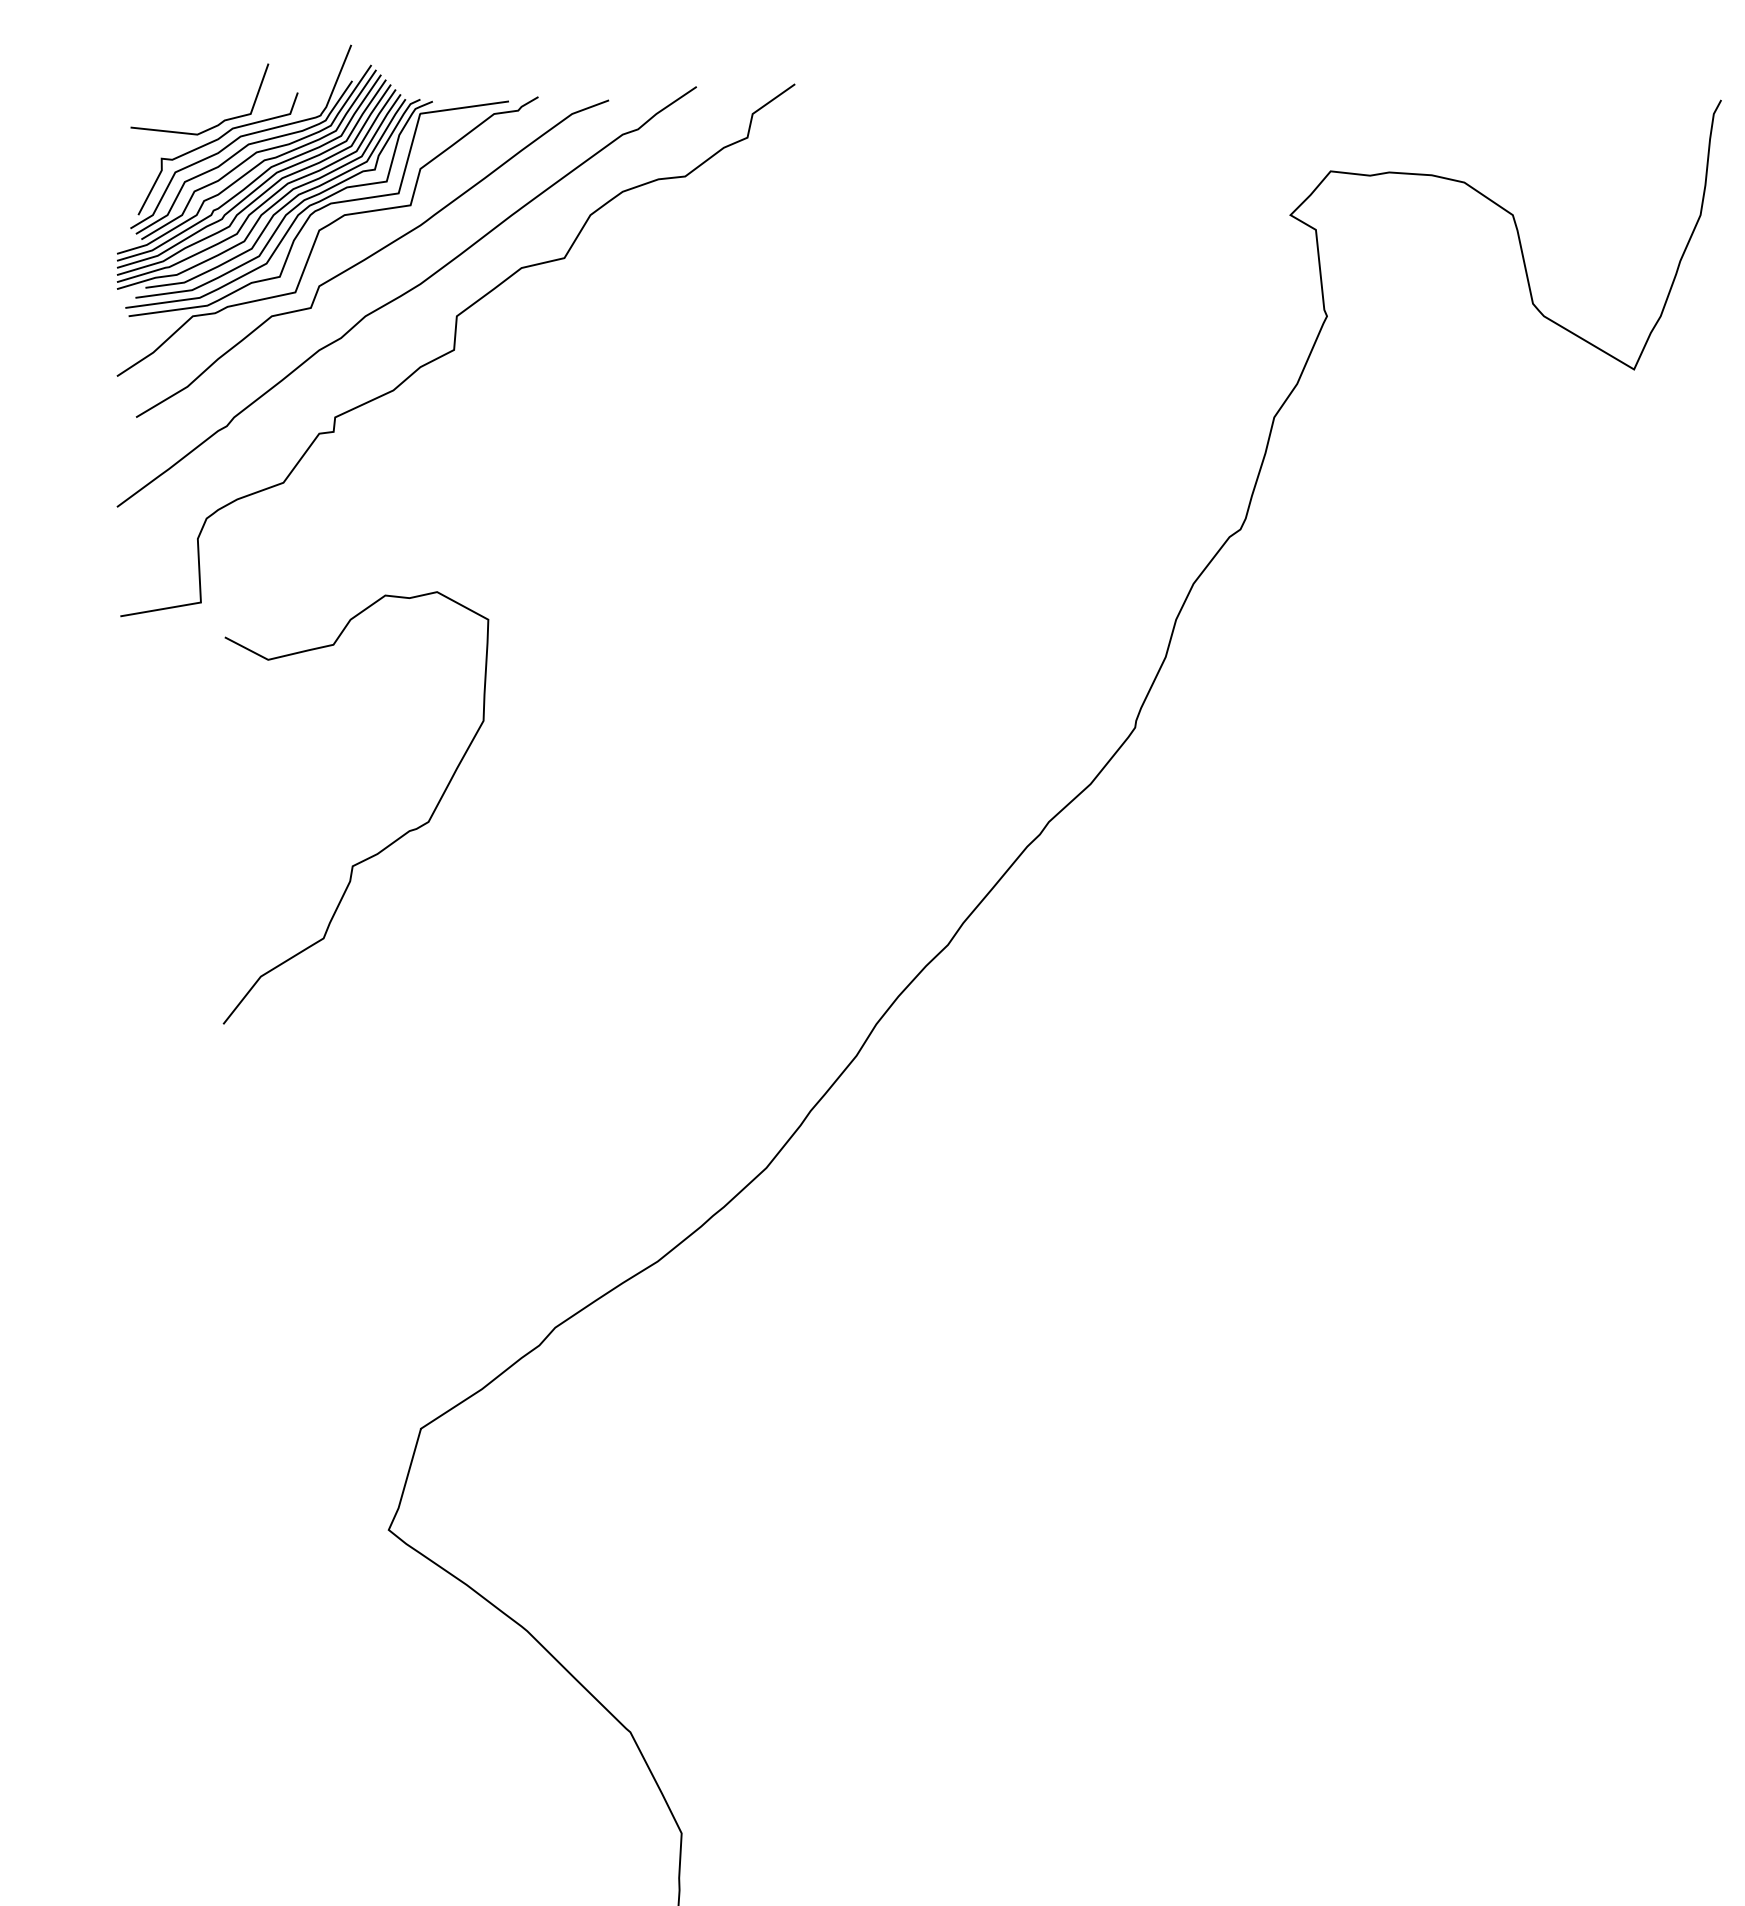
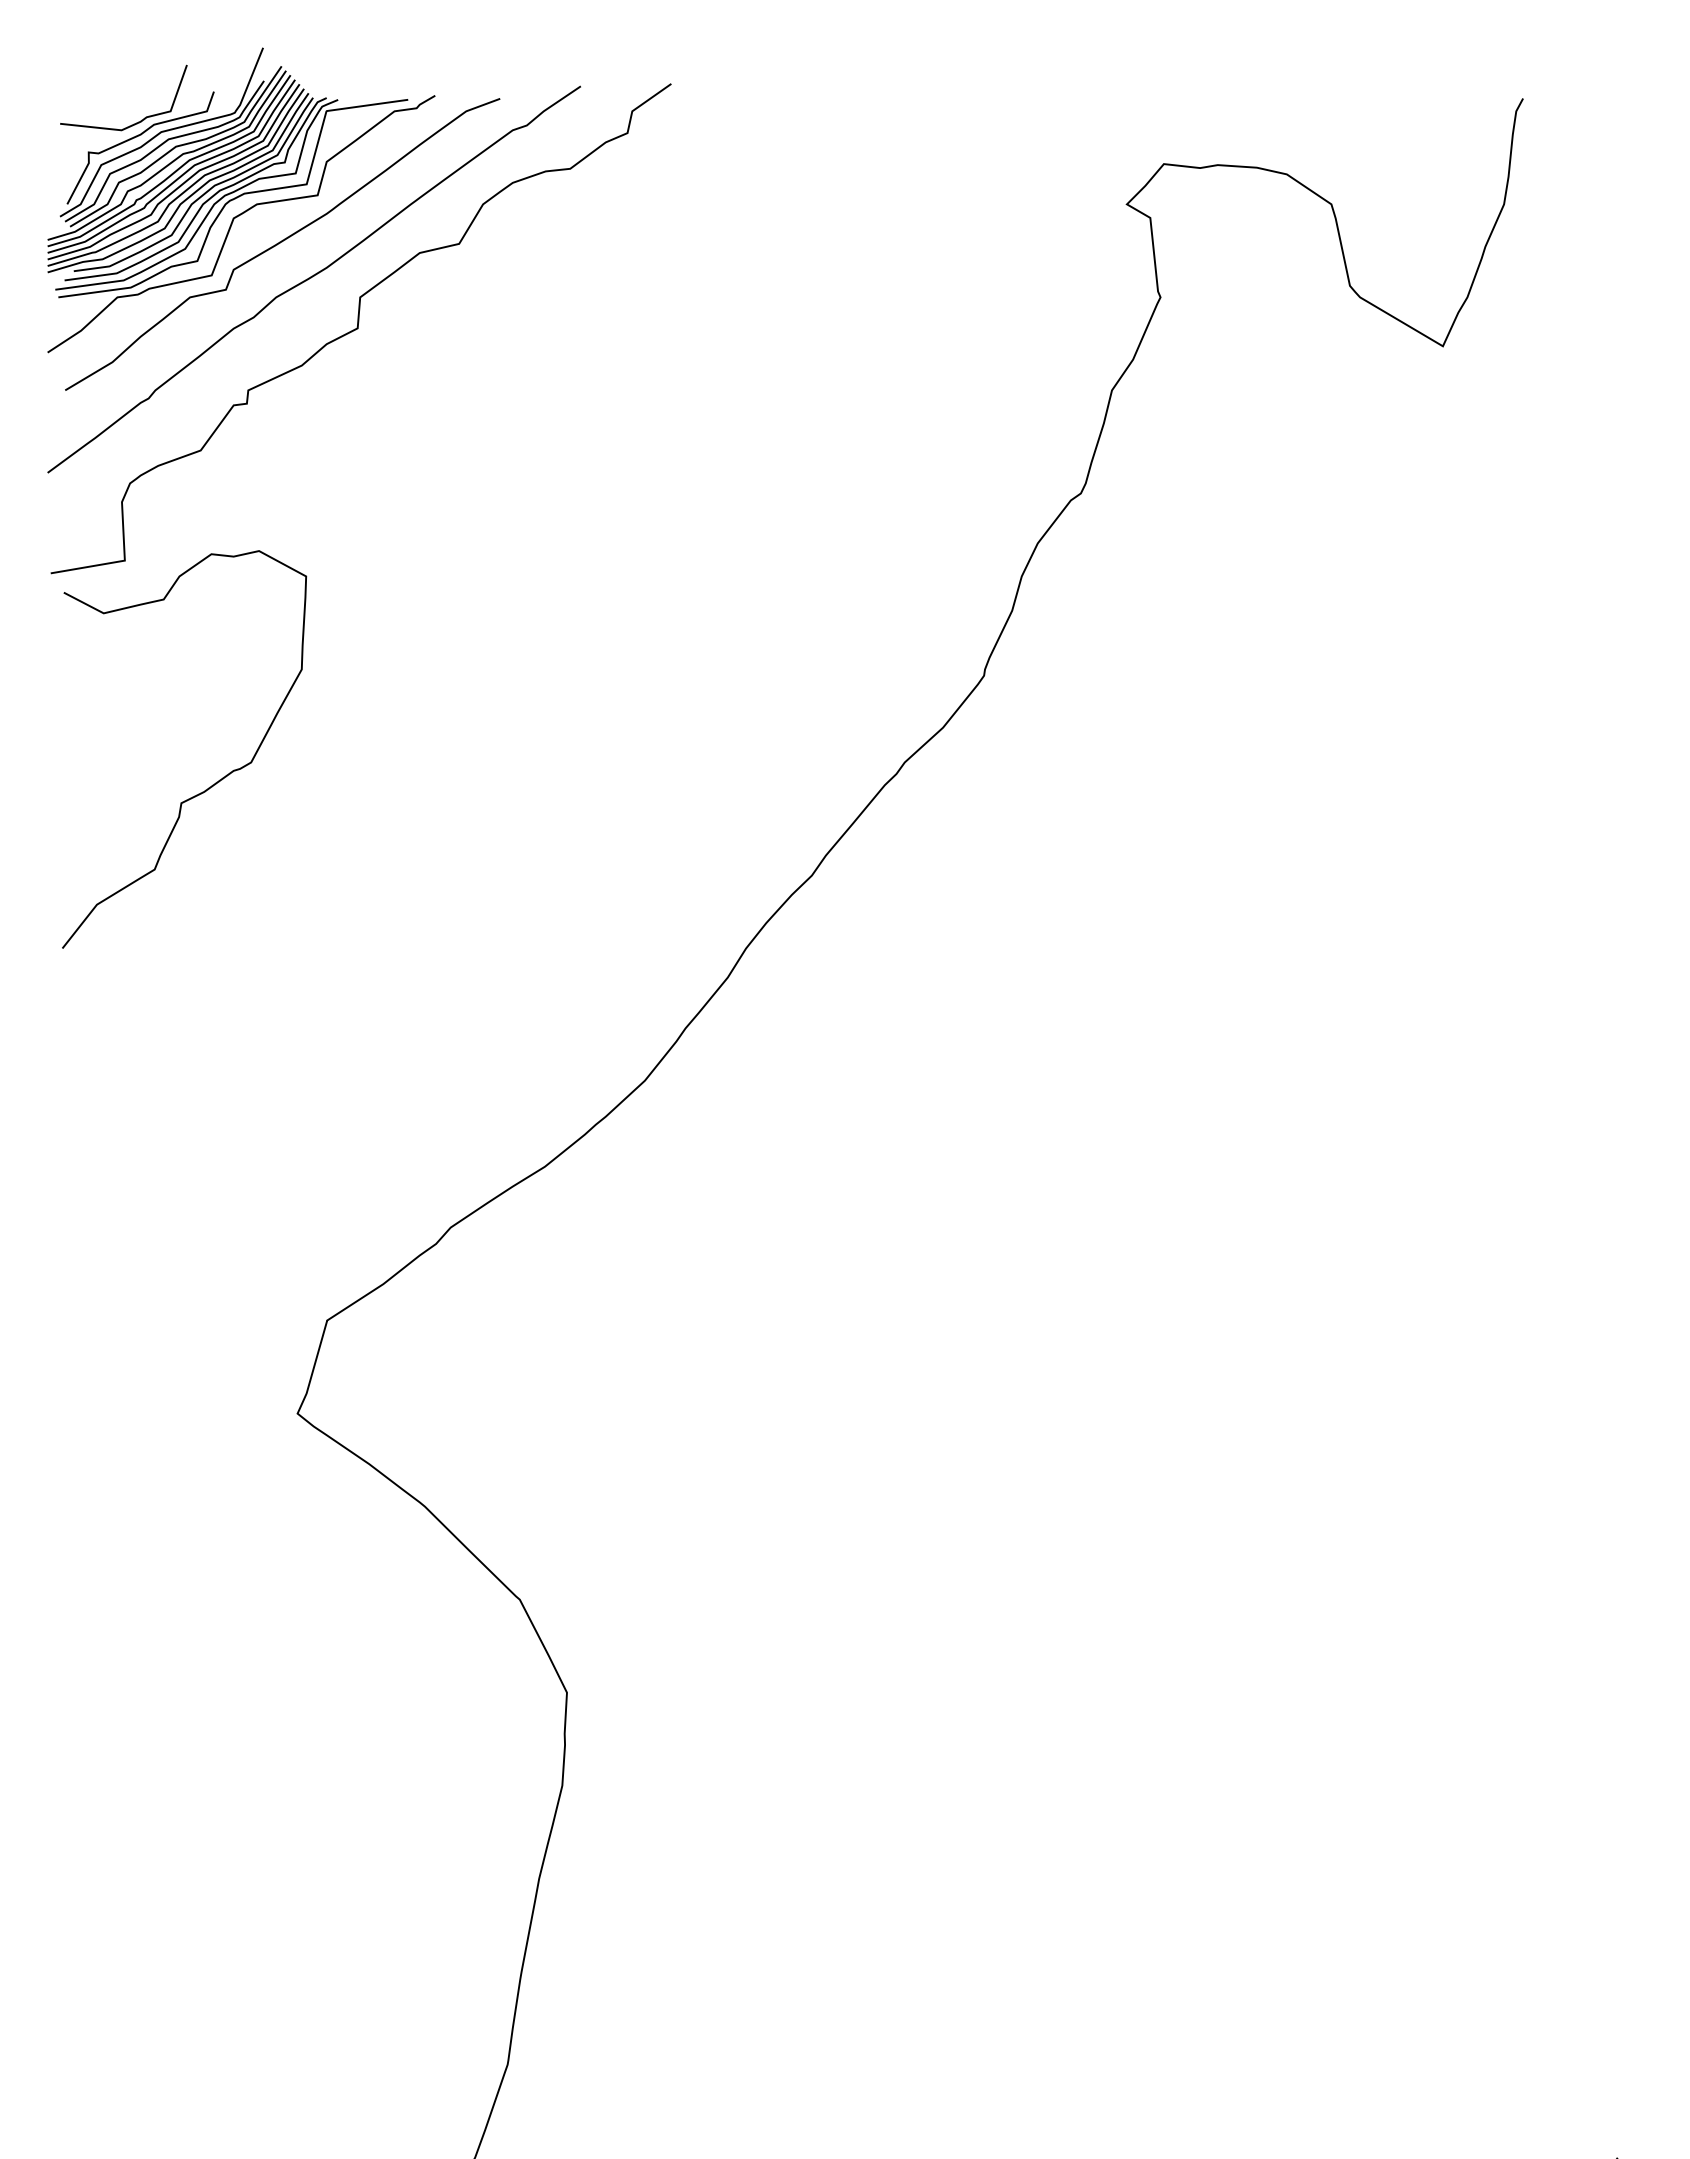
curve: (386, 845) -> (212, 784), moved

